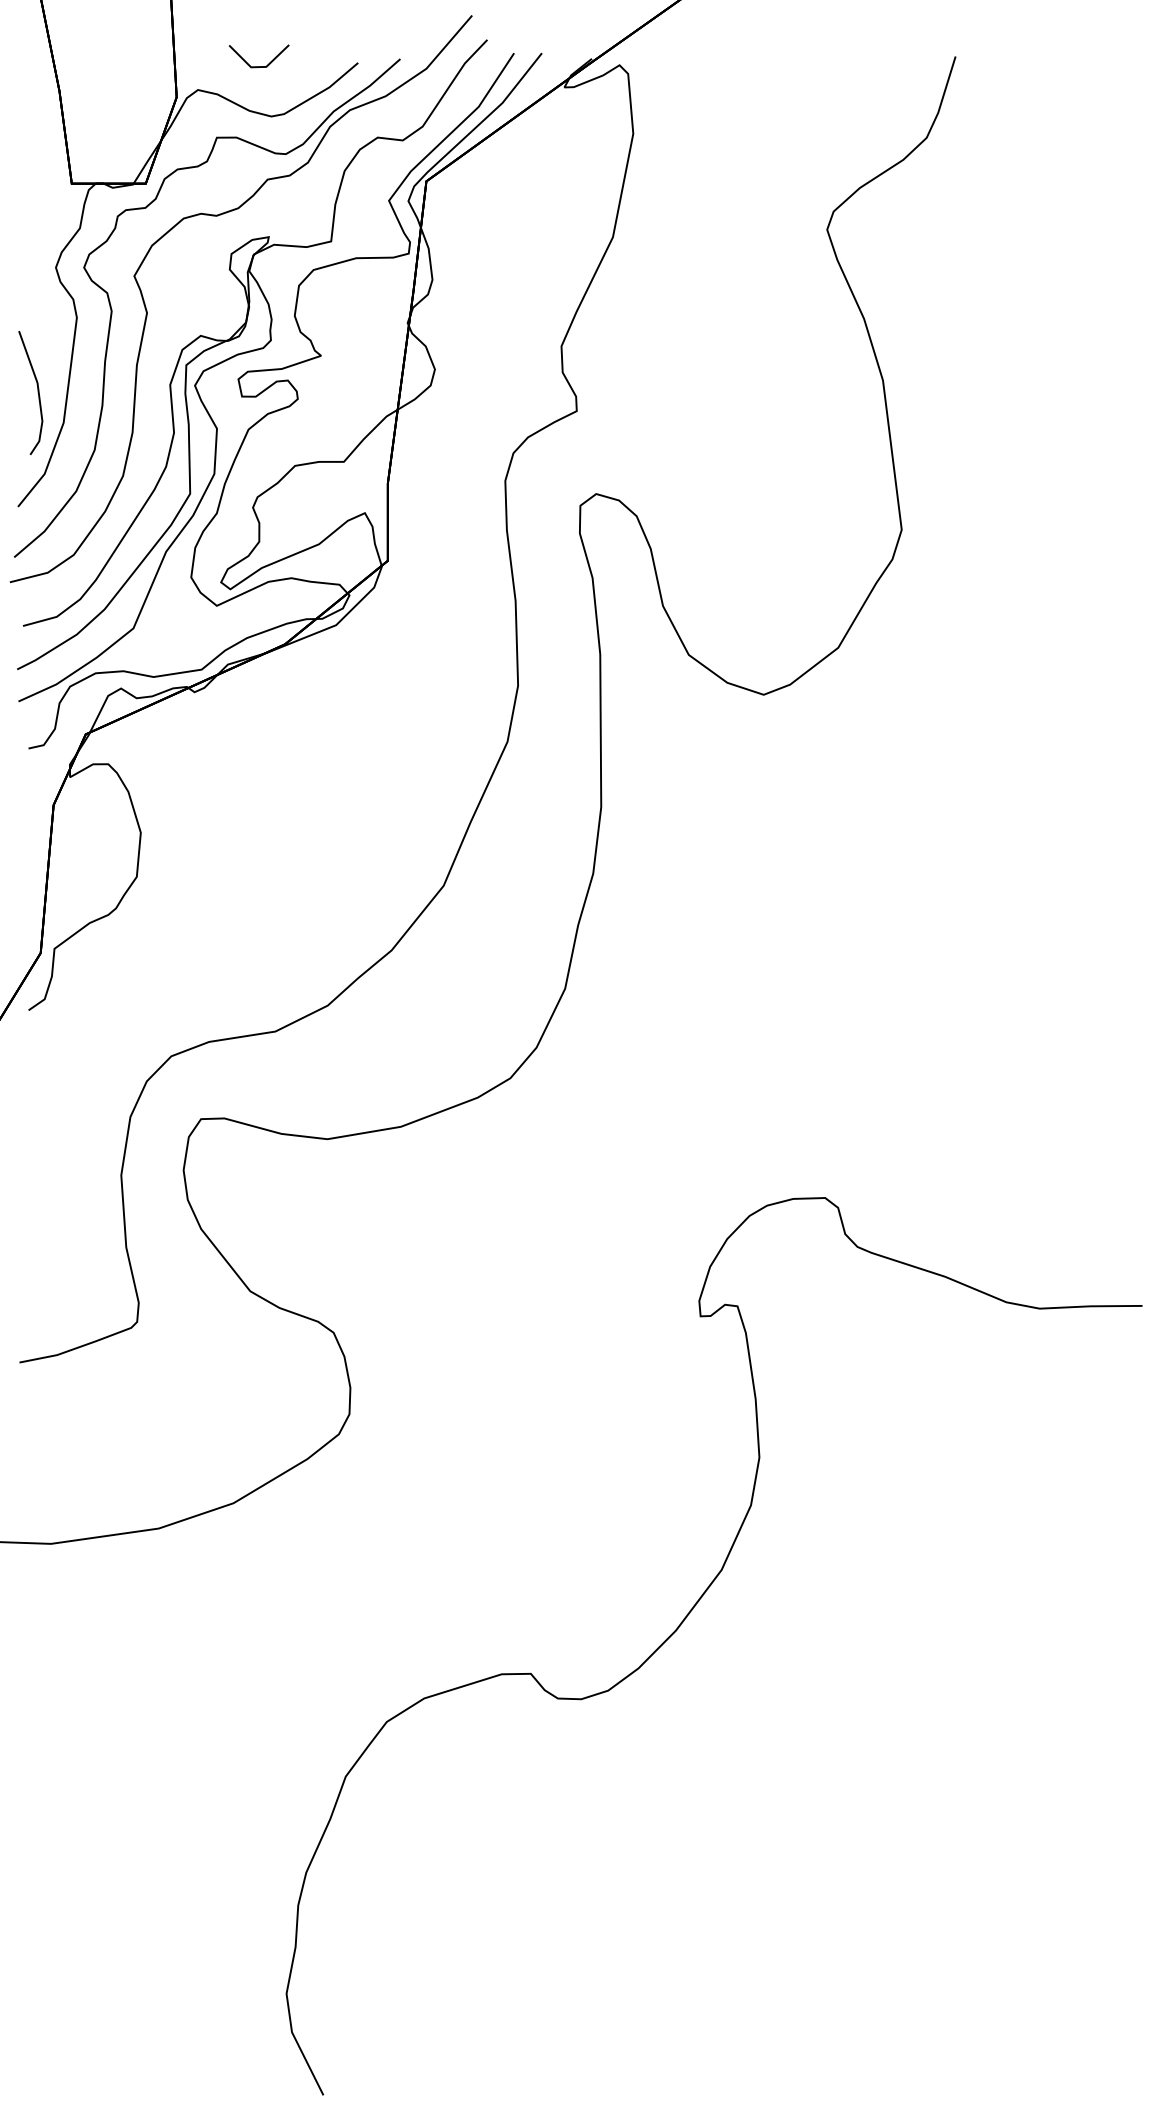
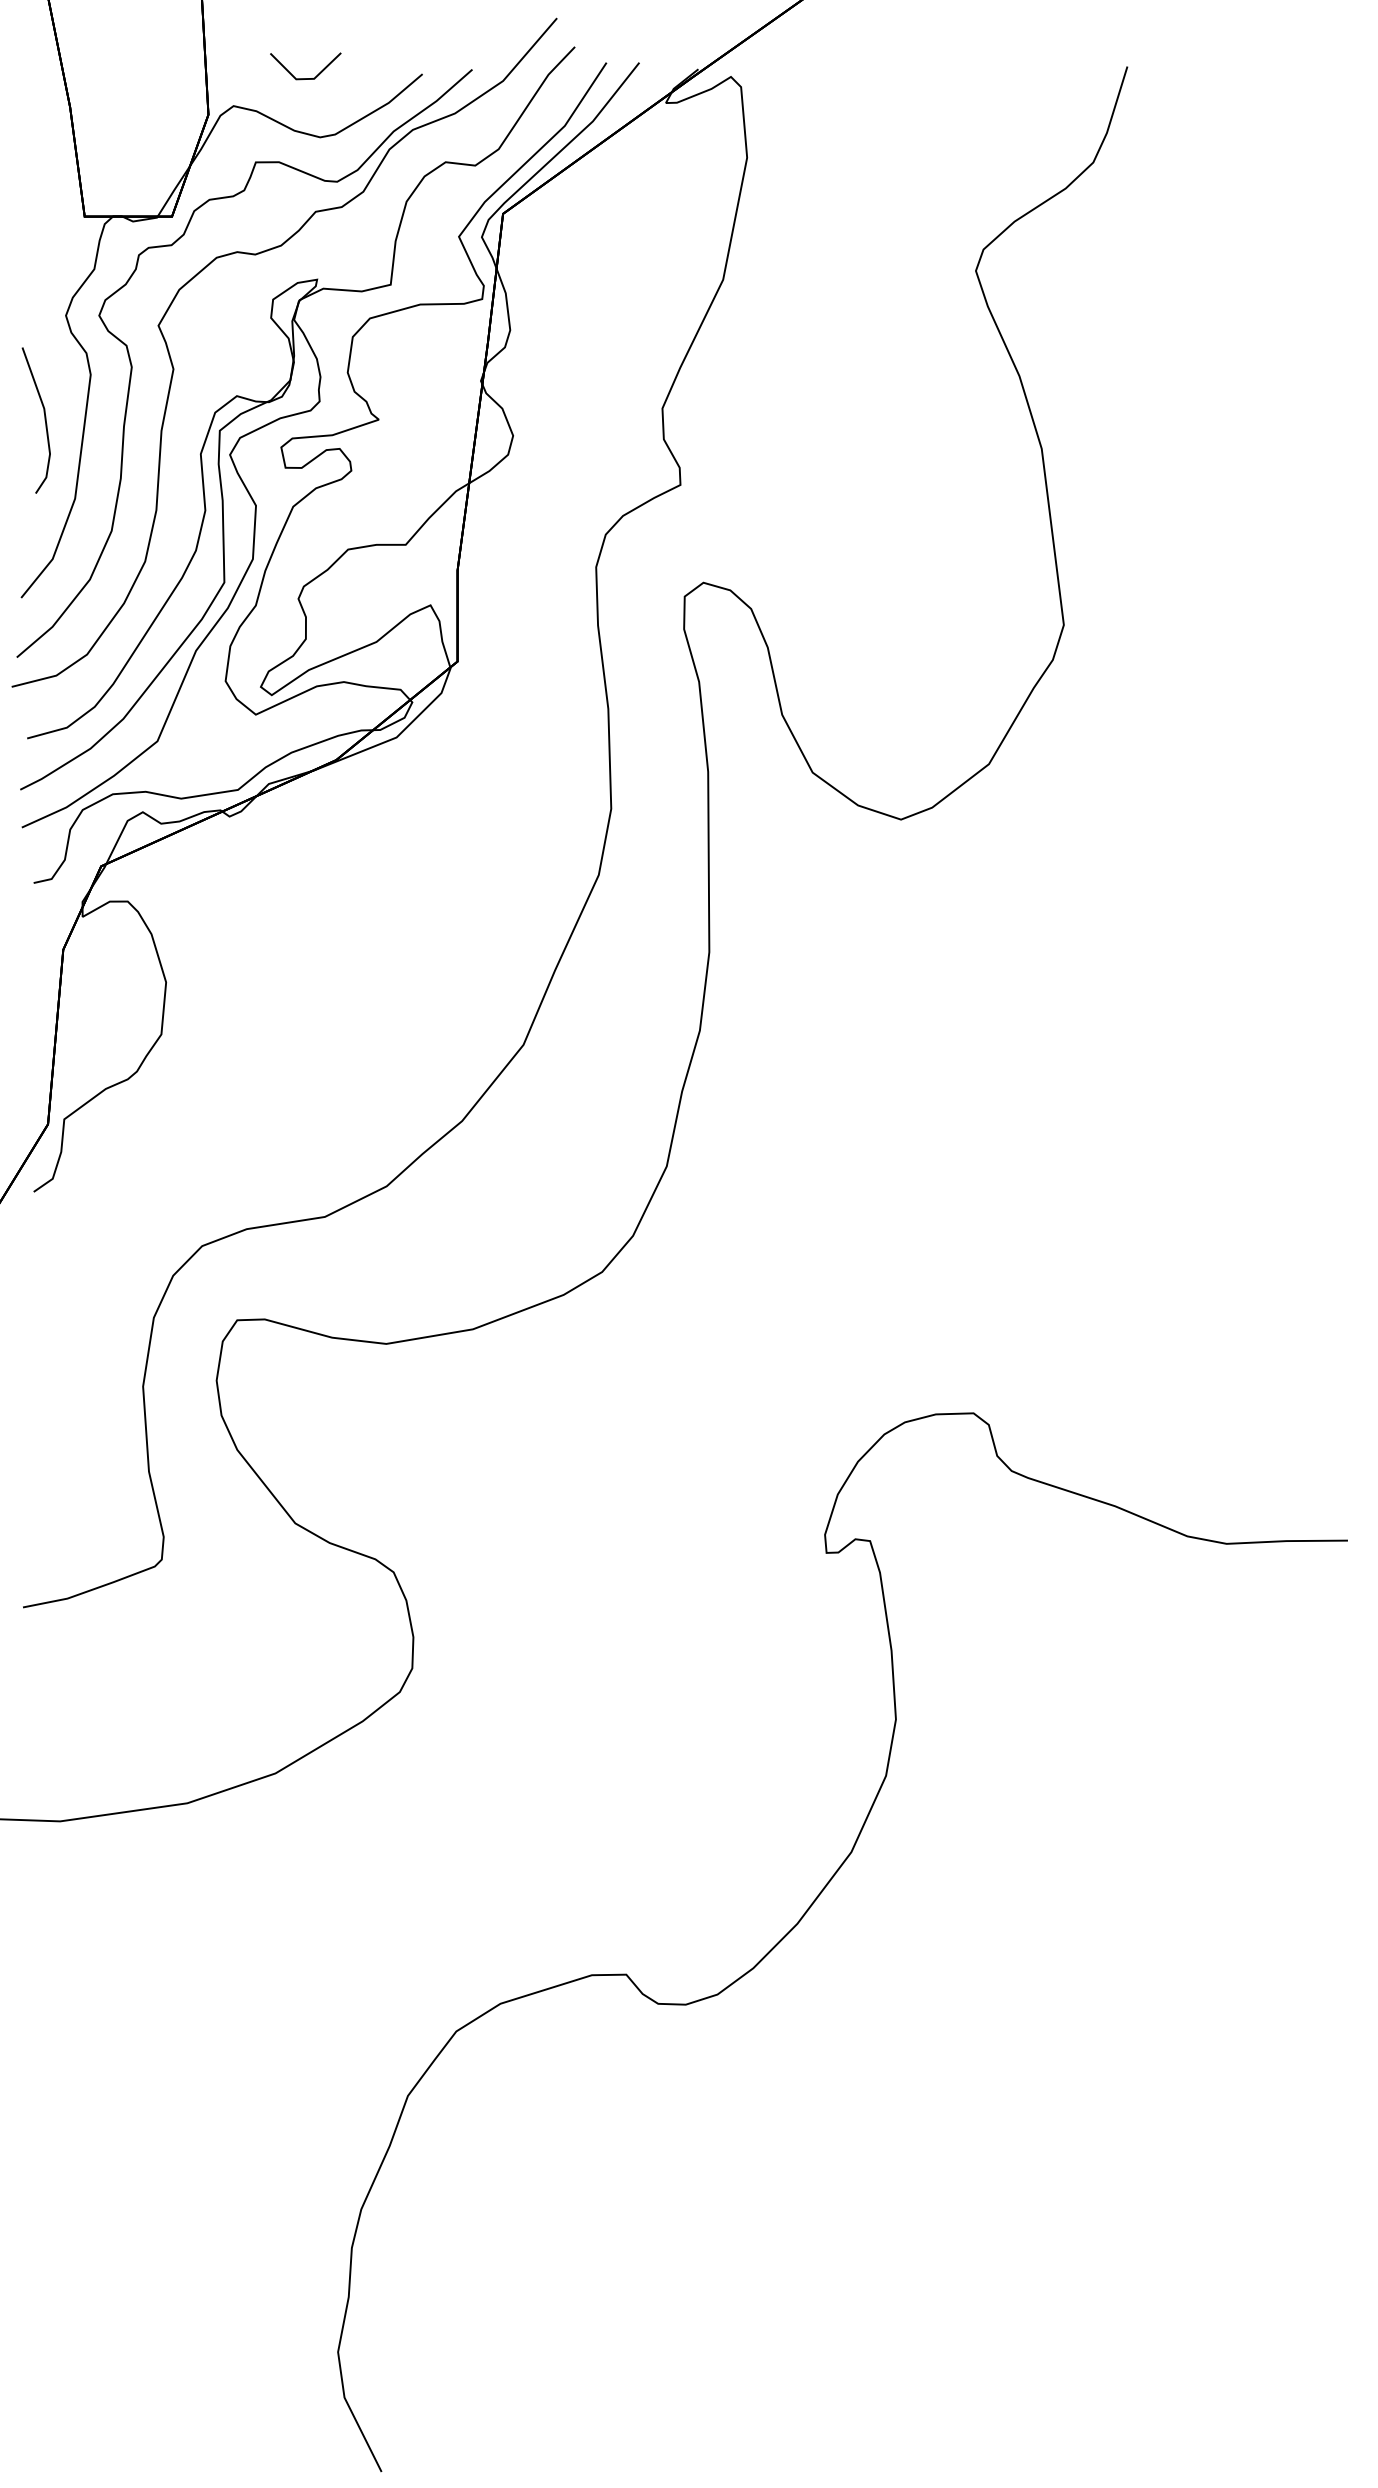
line: (37, 392) -> (44, 420), moved

